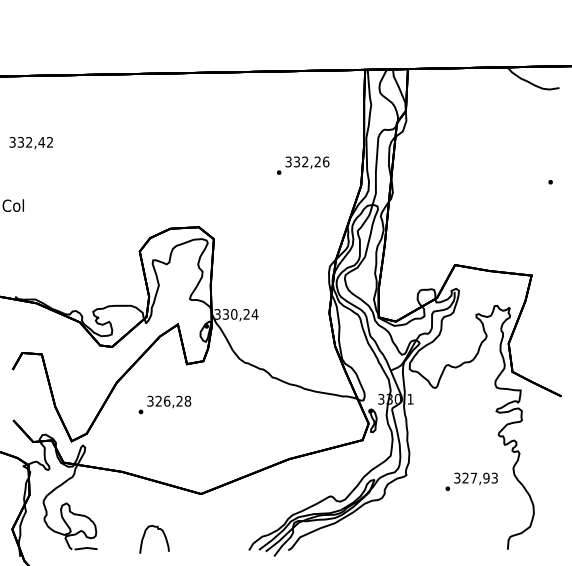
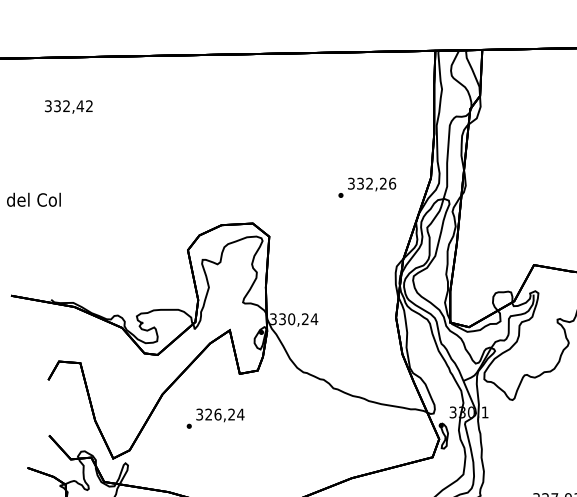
text: (30, 143) -> (67, 107), moved
text: (303, 165) -> (367, 187), moved
text: (187, 400) -> (240, 413), 326,28 -> 326,24

